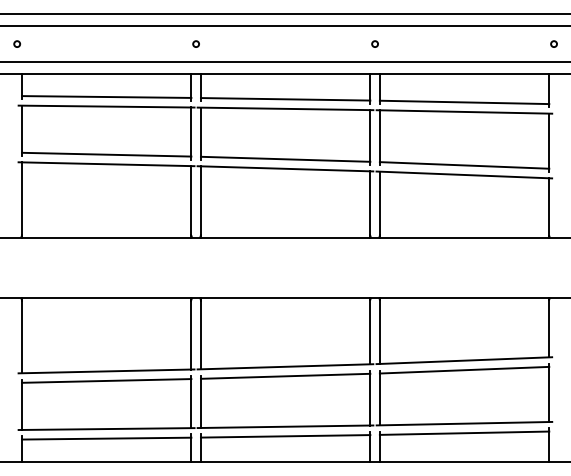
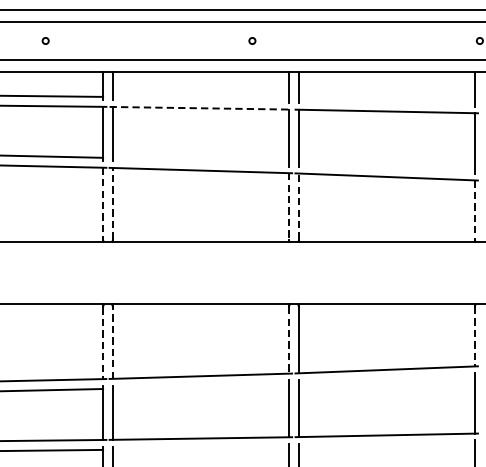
circle: (195, 43) -> (45, 40), moved
circle: (374, 43) -> (251, 40), moved
line: (285, 99) -> (200, 98), removed
line: (464, 102) -> (386, 101), removed
line: (285, 108) -> (200, 107), solid -> dashed
line: (285, 158) -> (200, 159), removed
line: (464, 165) -> (386, 167), removed
line: (191, 200) -> (103, 203), solid -> dashed
line: (200, 200) -> (112, 203), solid -> dashed
line: (370, 203) -> (289, 206), solid -> dashed
line: (379, 203) -> (298, 206), solid -> dashed
line: (549, 206) -> (475, 209), solid -> dashed
line: (549, 328) -> (475, 336), solid -> dashed
line: (370, 332) -> (289, 340), solid -> dashed
line: (200, 334) -> (112, 342), solid -> dashed
line: (191, 335) -> (103, 343), solid -> dashed
line: (464, 369) -> (386, 379), removed
line: (285, 375) -> (200, 385), removed
line: (464, 432) -> (386, 444), removed
line: (285, 436) -> (200, 448), removed

